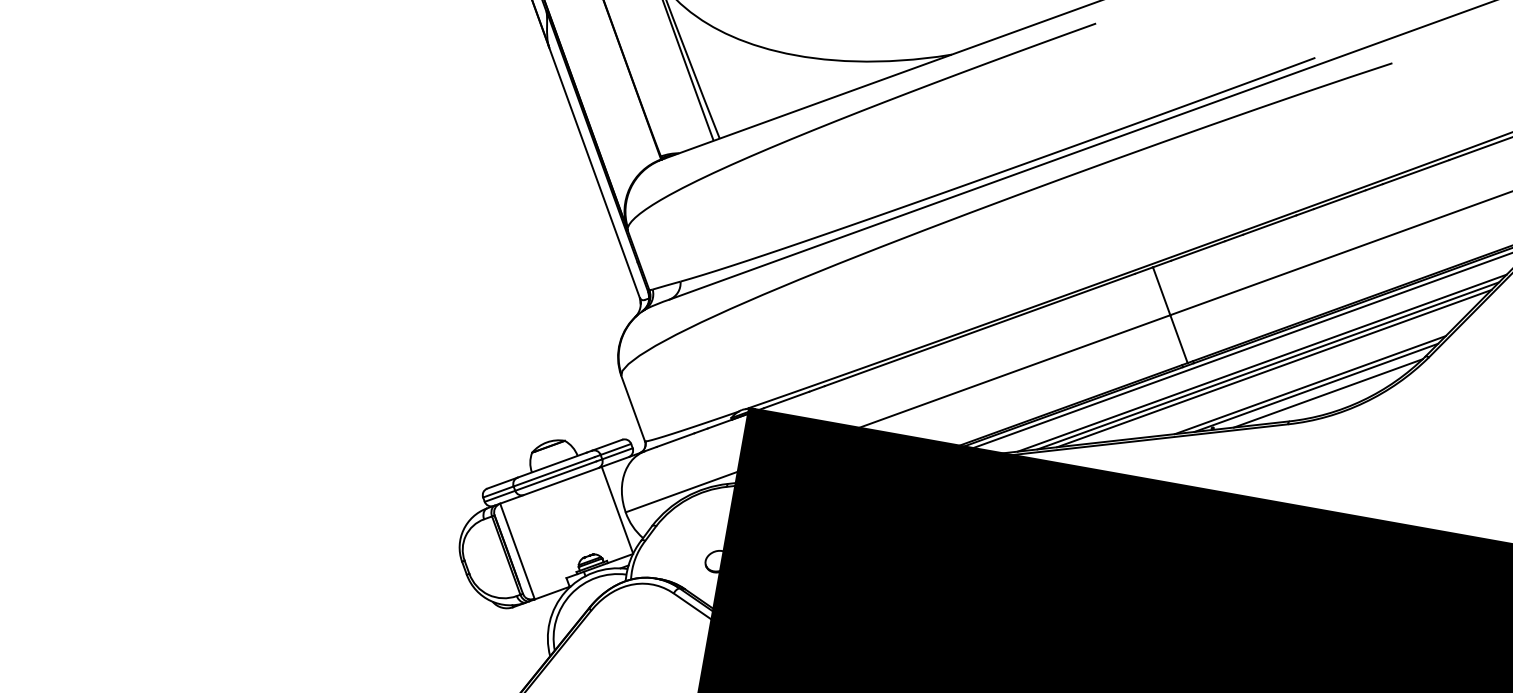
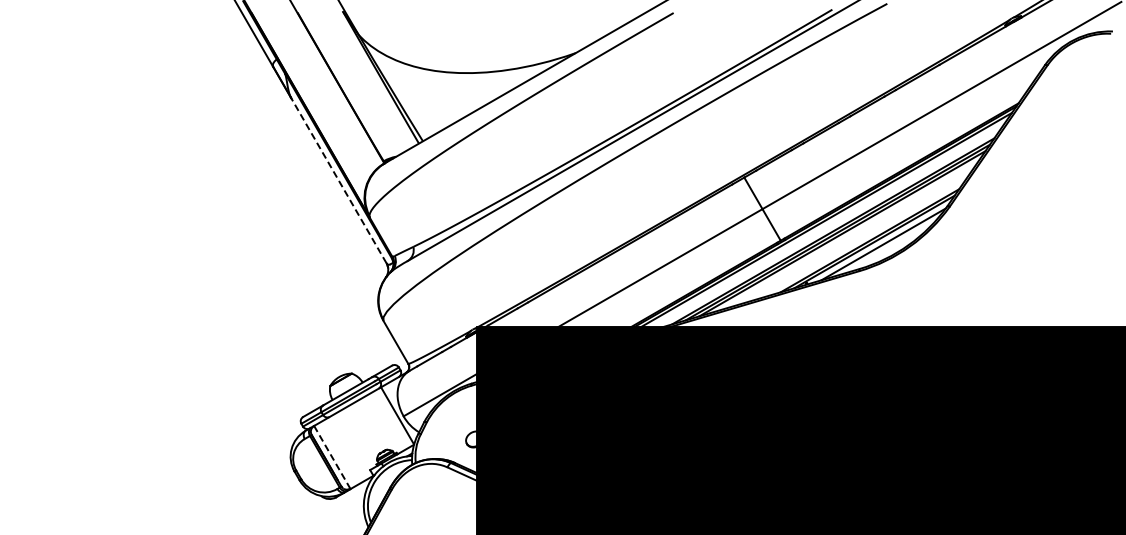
line: (593, 171) -> (338, 180), solid -> dashed
line: (517, 551) -> (332, 457), solid -> dashed

